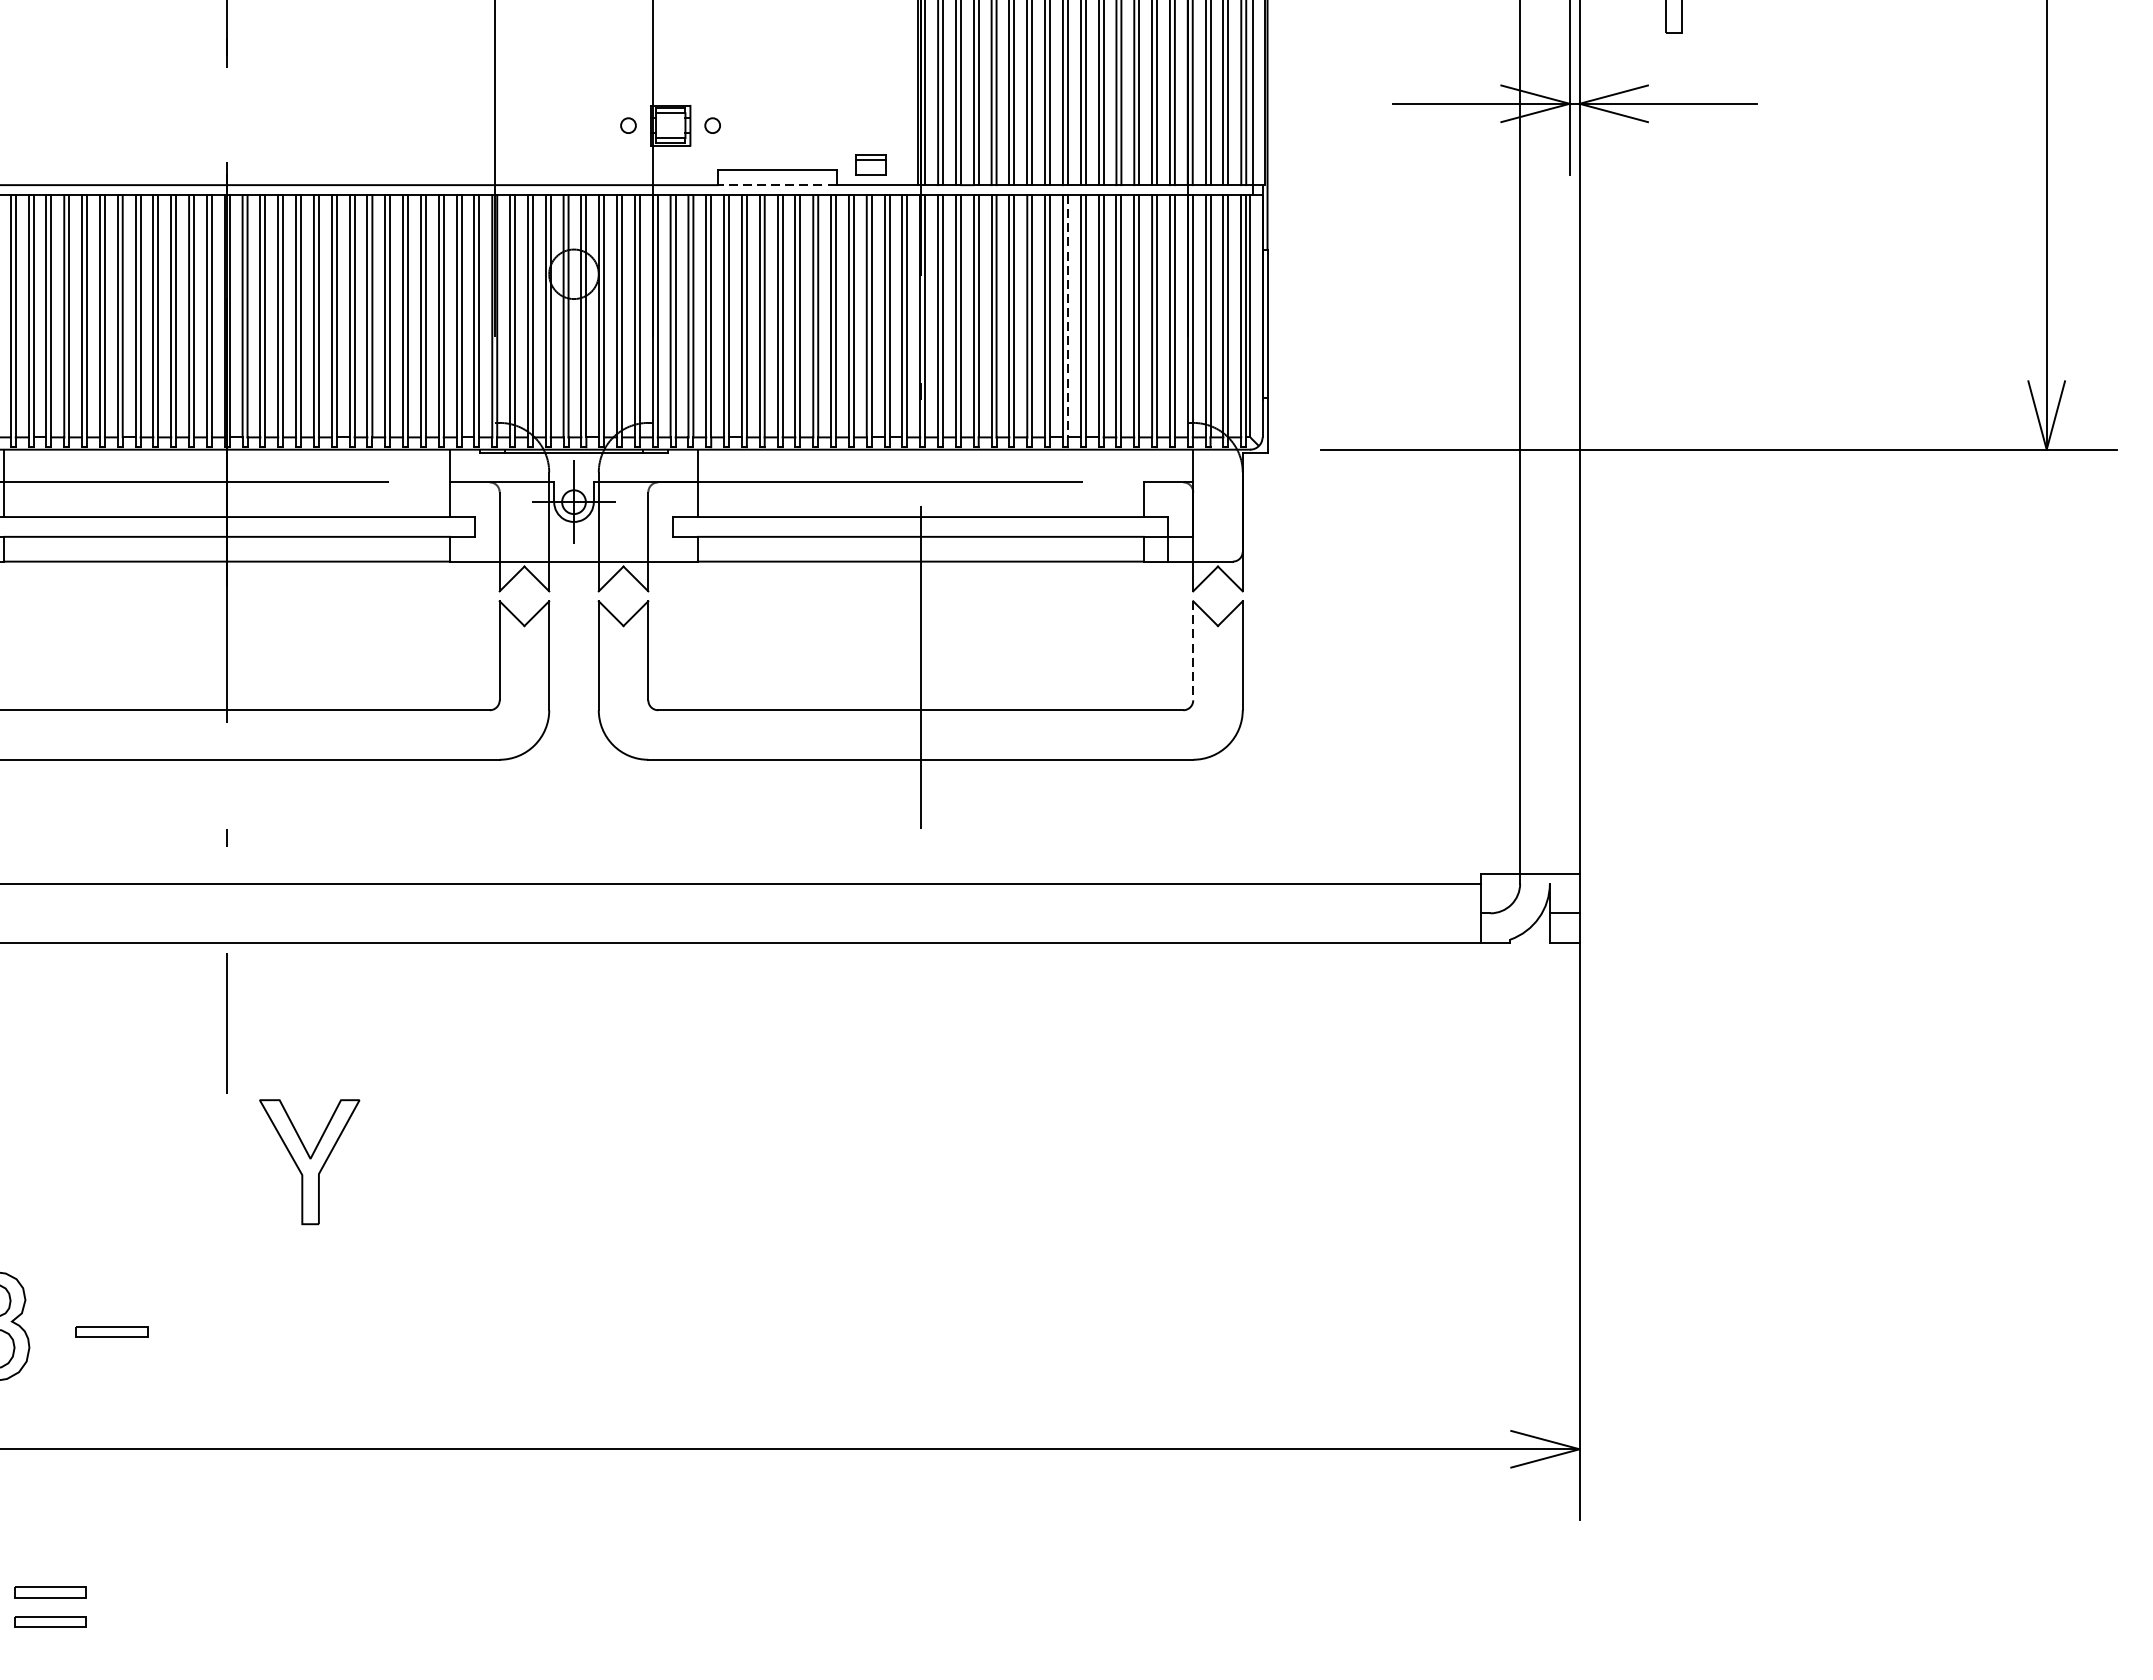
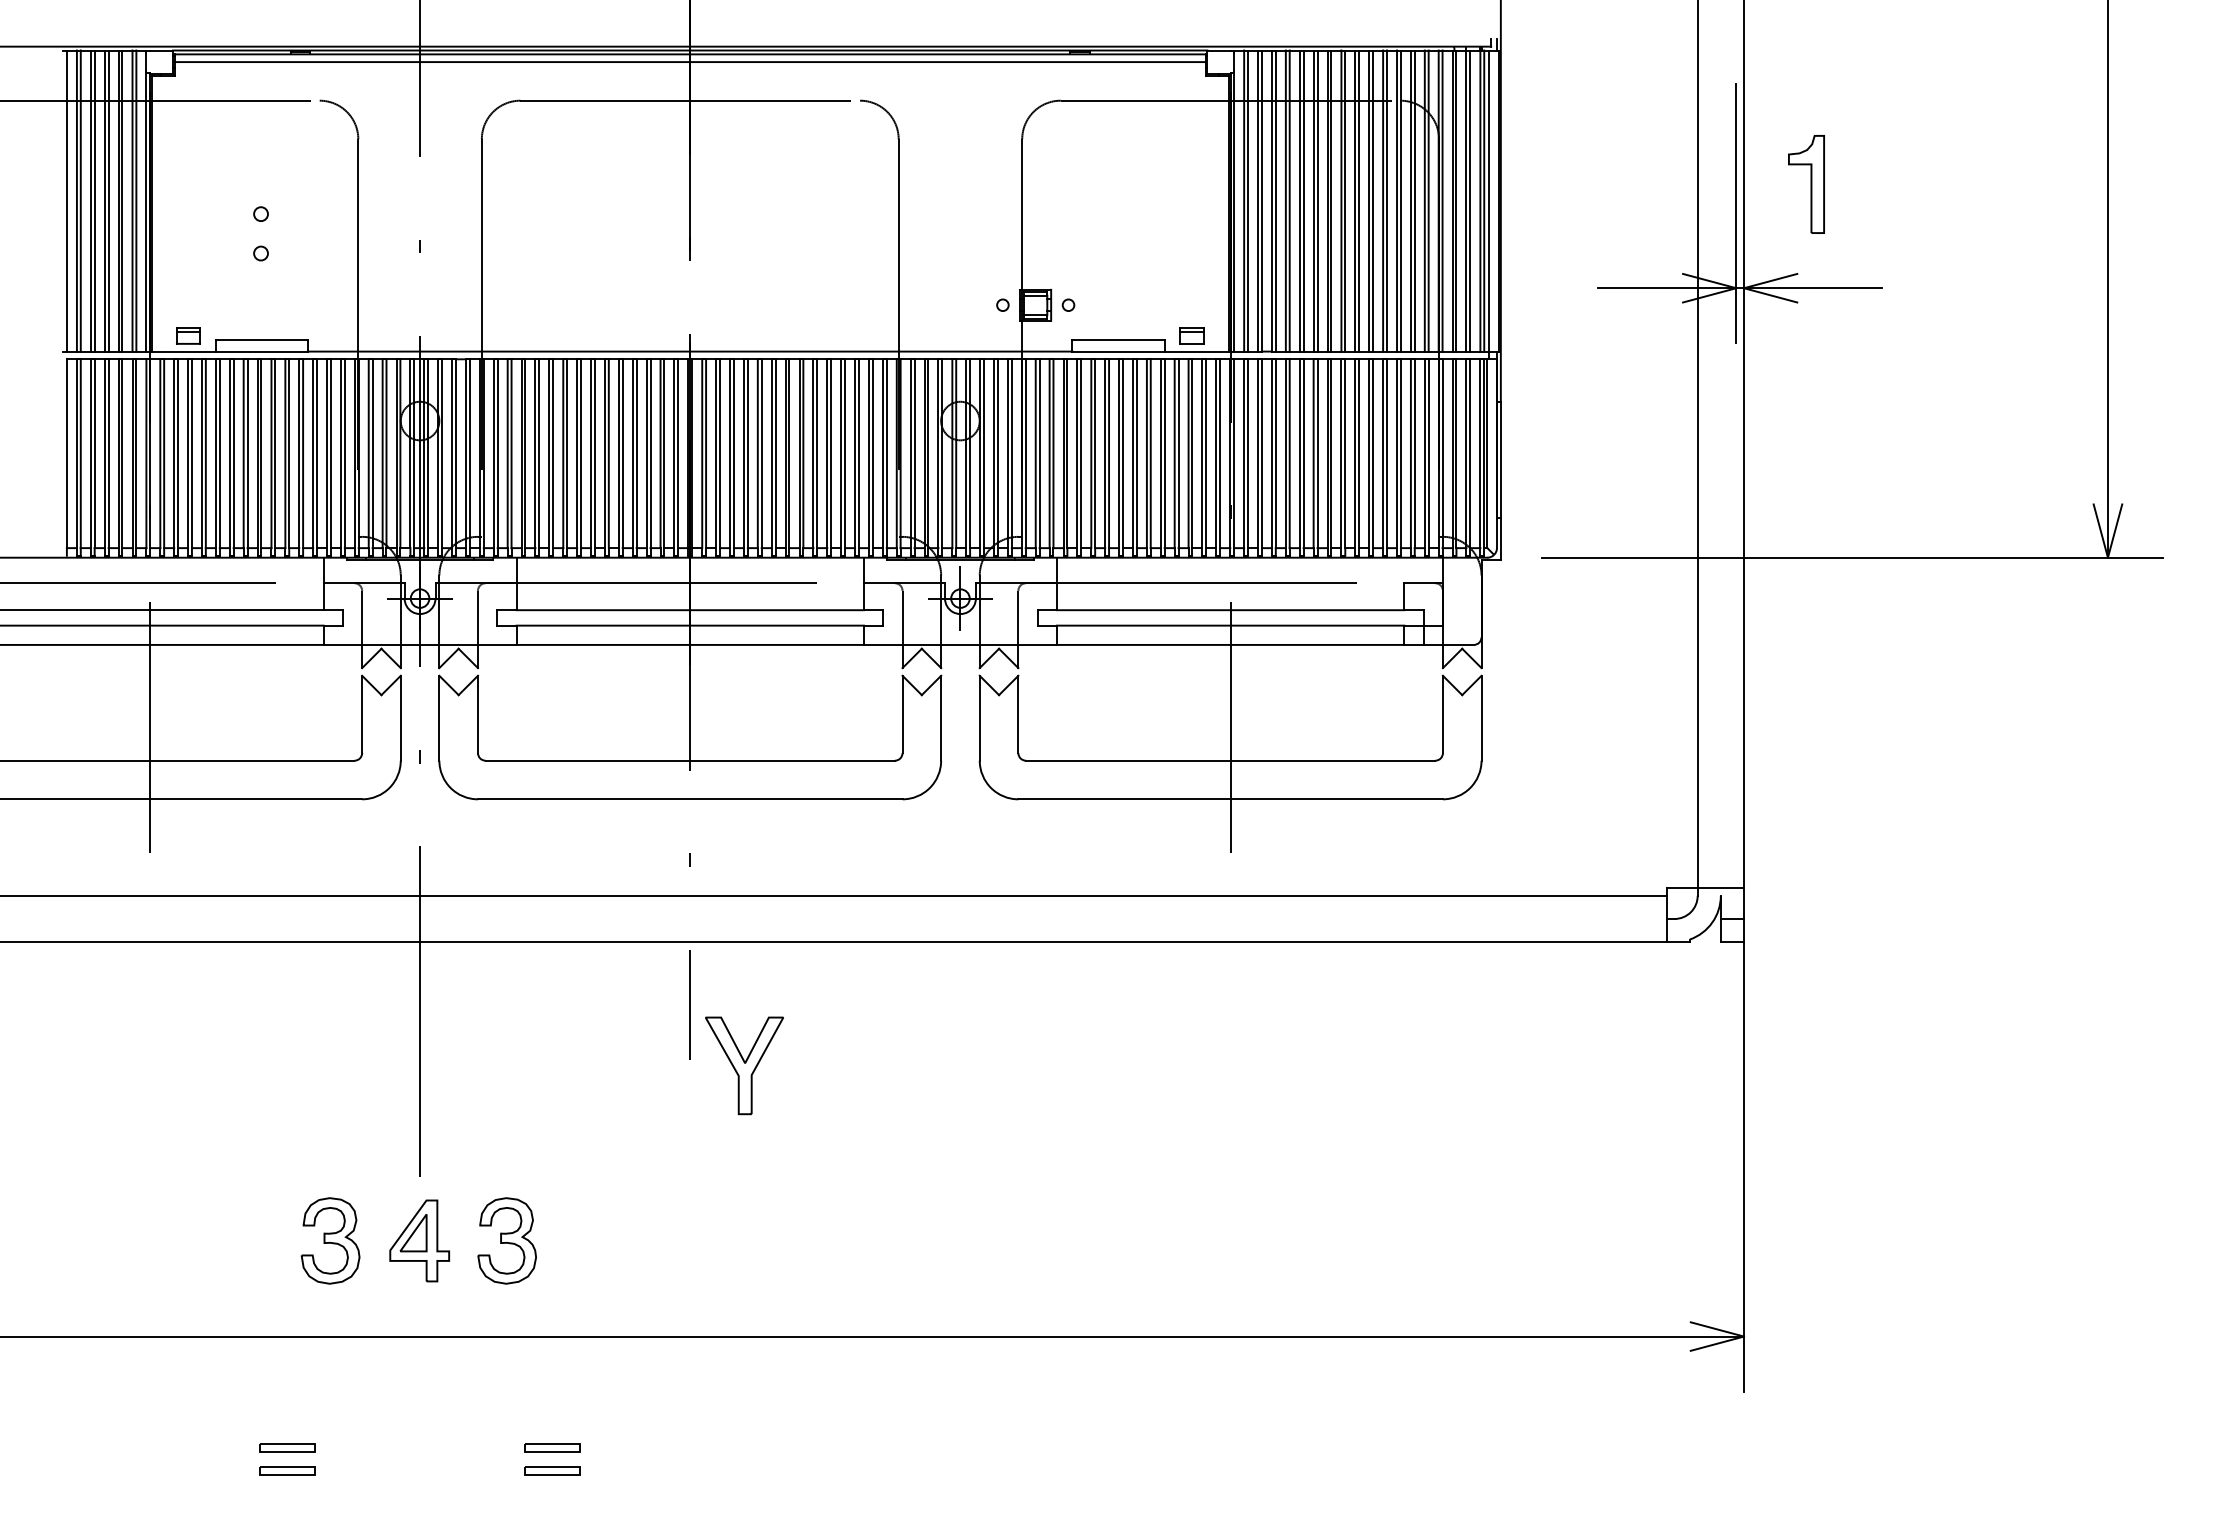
line: (776, 185) -> (1118, 351), dashed -> solid
line: (1068, 317) -> (1345, 454), dashed -> solid
line: (1192, 650) -> (1442, 714), dashed -> solid
part: (309, 1161) -> (744, 1065), moved
part: (112, 1331) -> (600, 1244), removed

